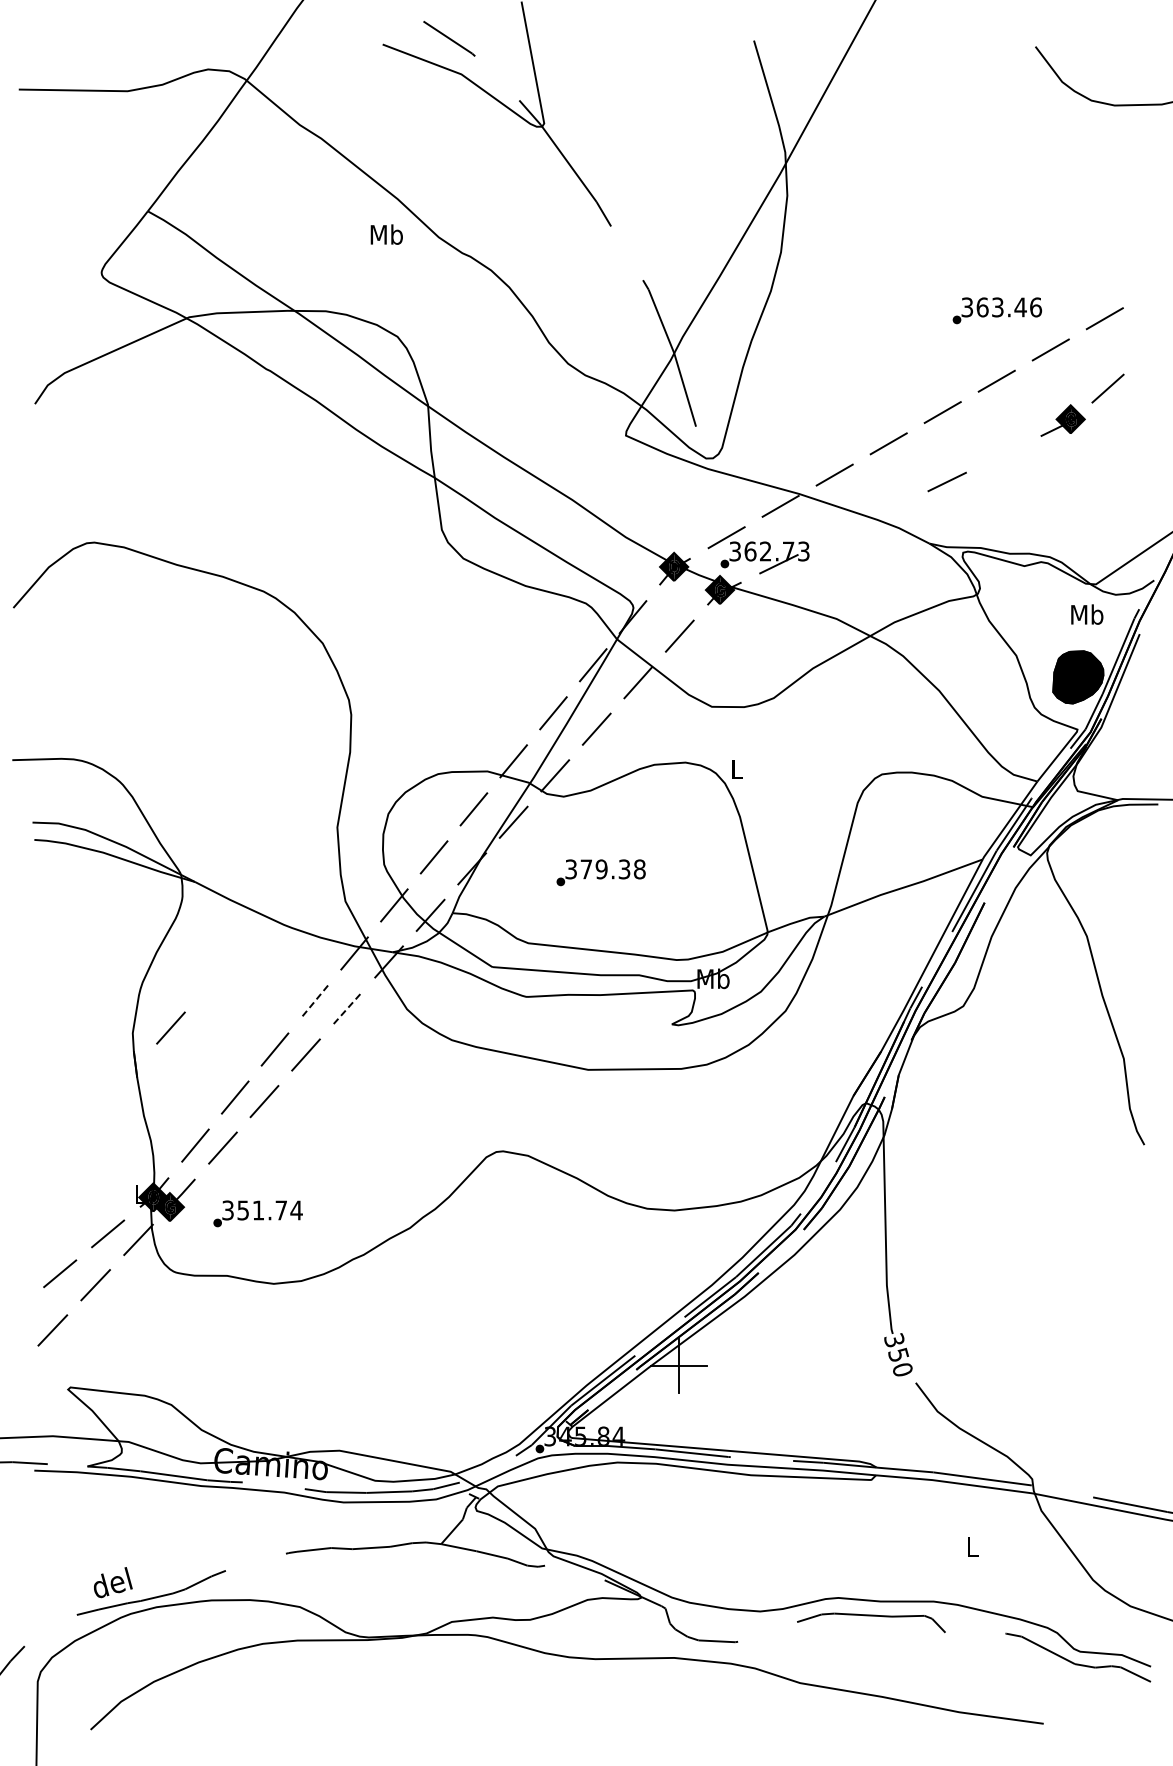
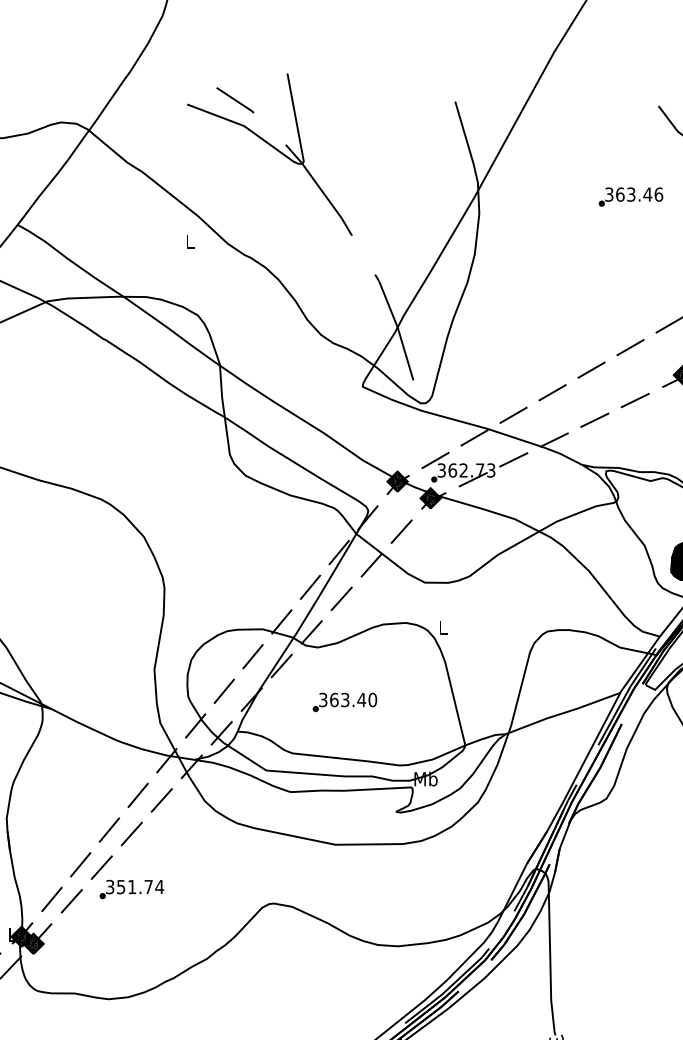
text: (386, 234) -> (189, 241), Mb -> L
text: (997, 310) -> (631, 196), moved
line: (1003, 454) -> (635, 400), added
line: (890, 509) -> (553, 440), added
line: (834, 536) -> (513, 459), added
text: (612, 869) -> (353, 700), 379.38 -> 363.40
line: (314, 1001) -> (137, 795), dashed -> solid
line: (347, 1008) -> (161, 800), dashed -> solid
line: (170, 1027) -> (33, 814), removed
text: (257, 1213) -> (131, 889), moved

